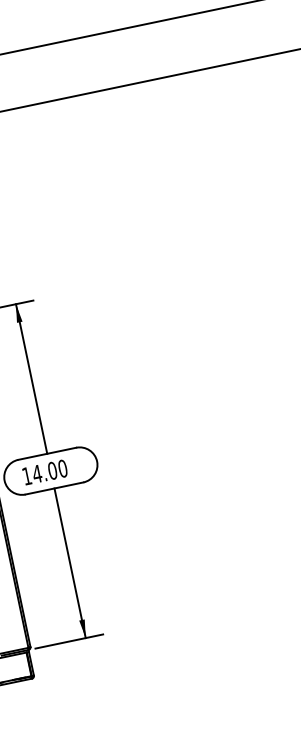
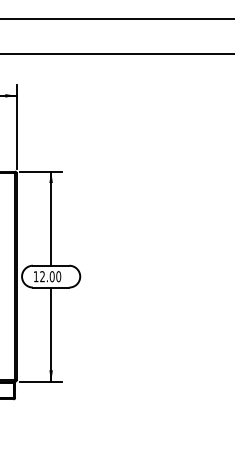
text: (37, 473) -> (42, 276), 14.00 -> 12.00

